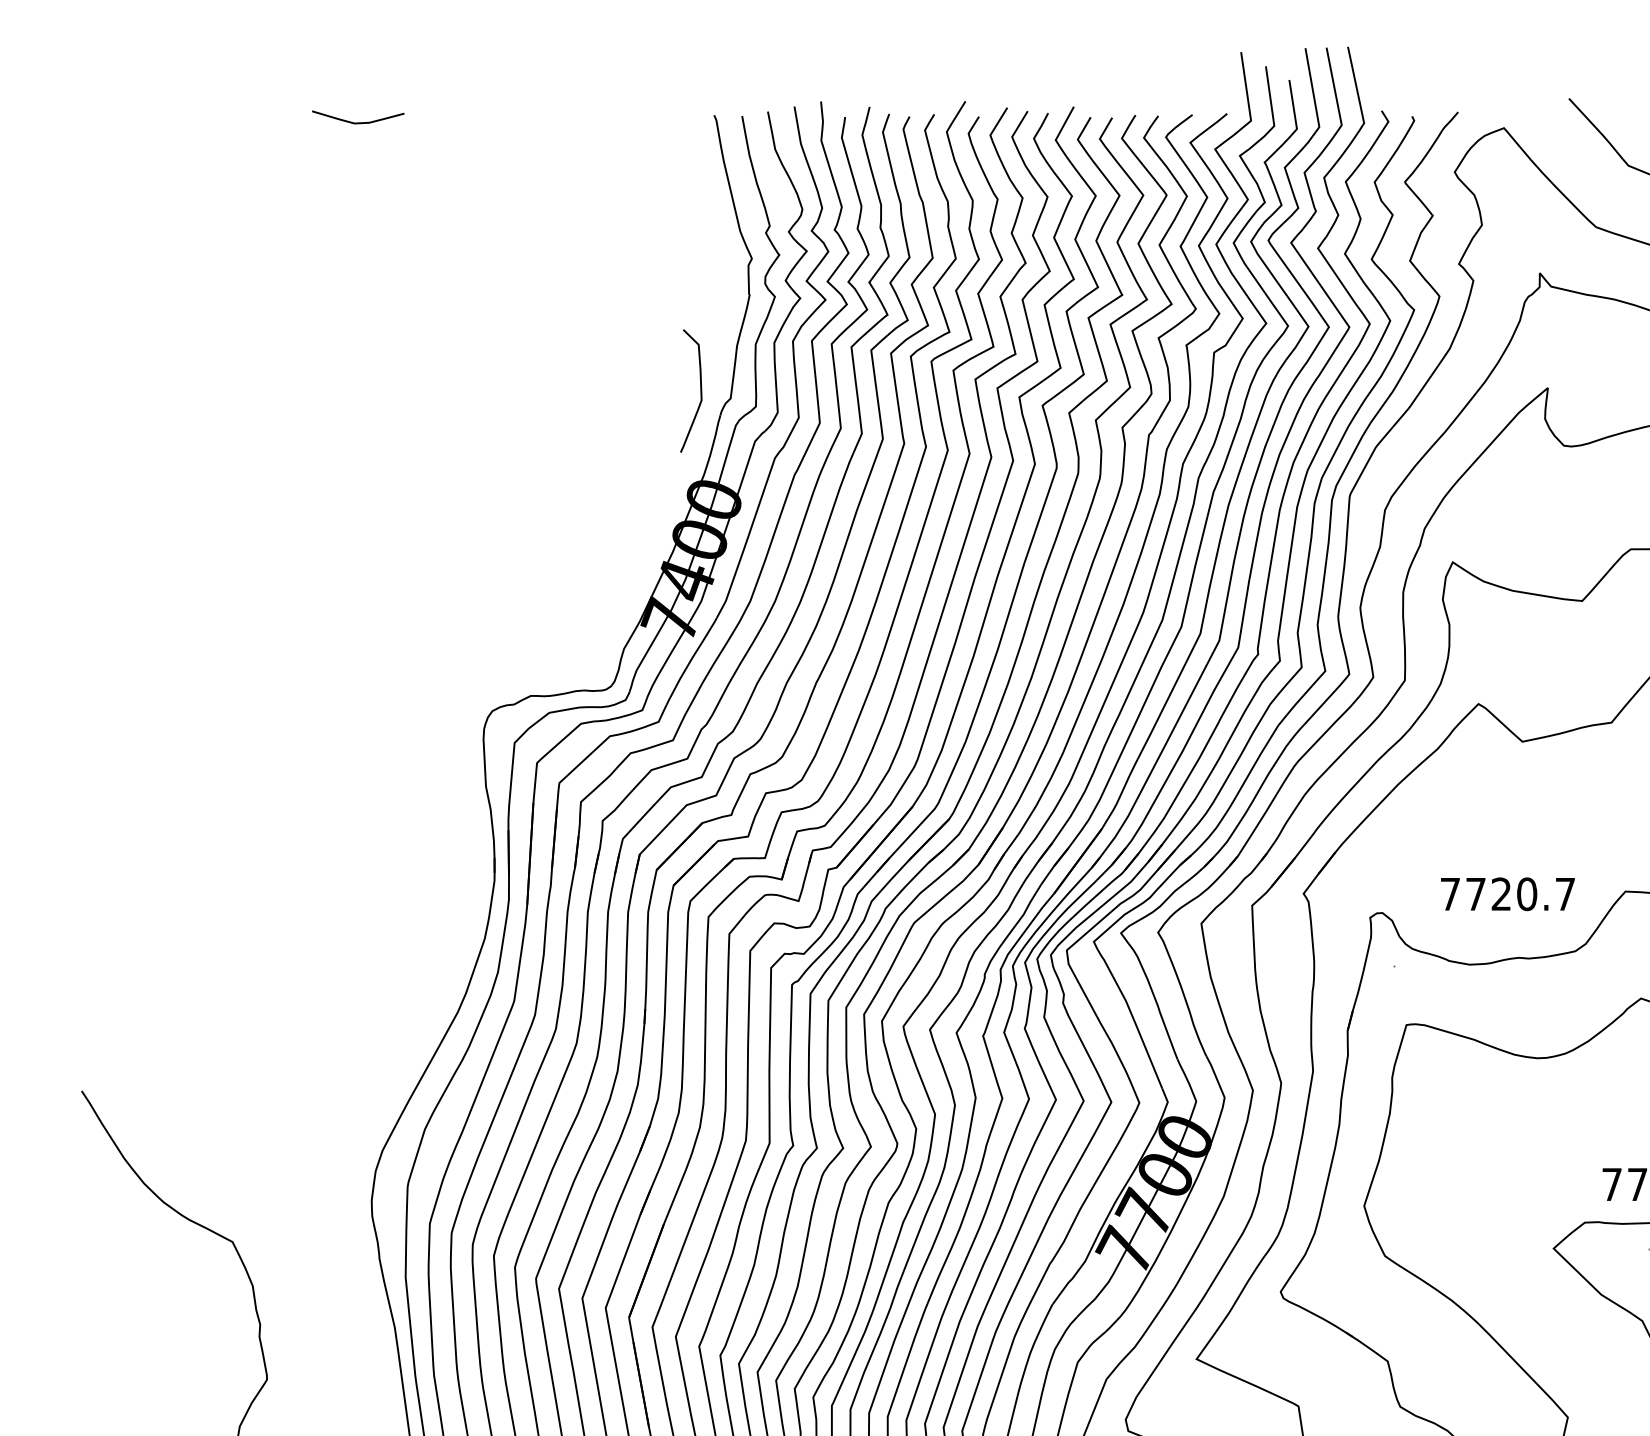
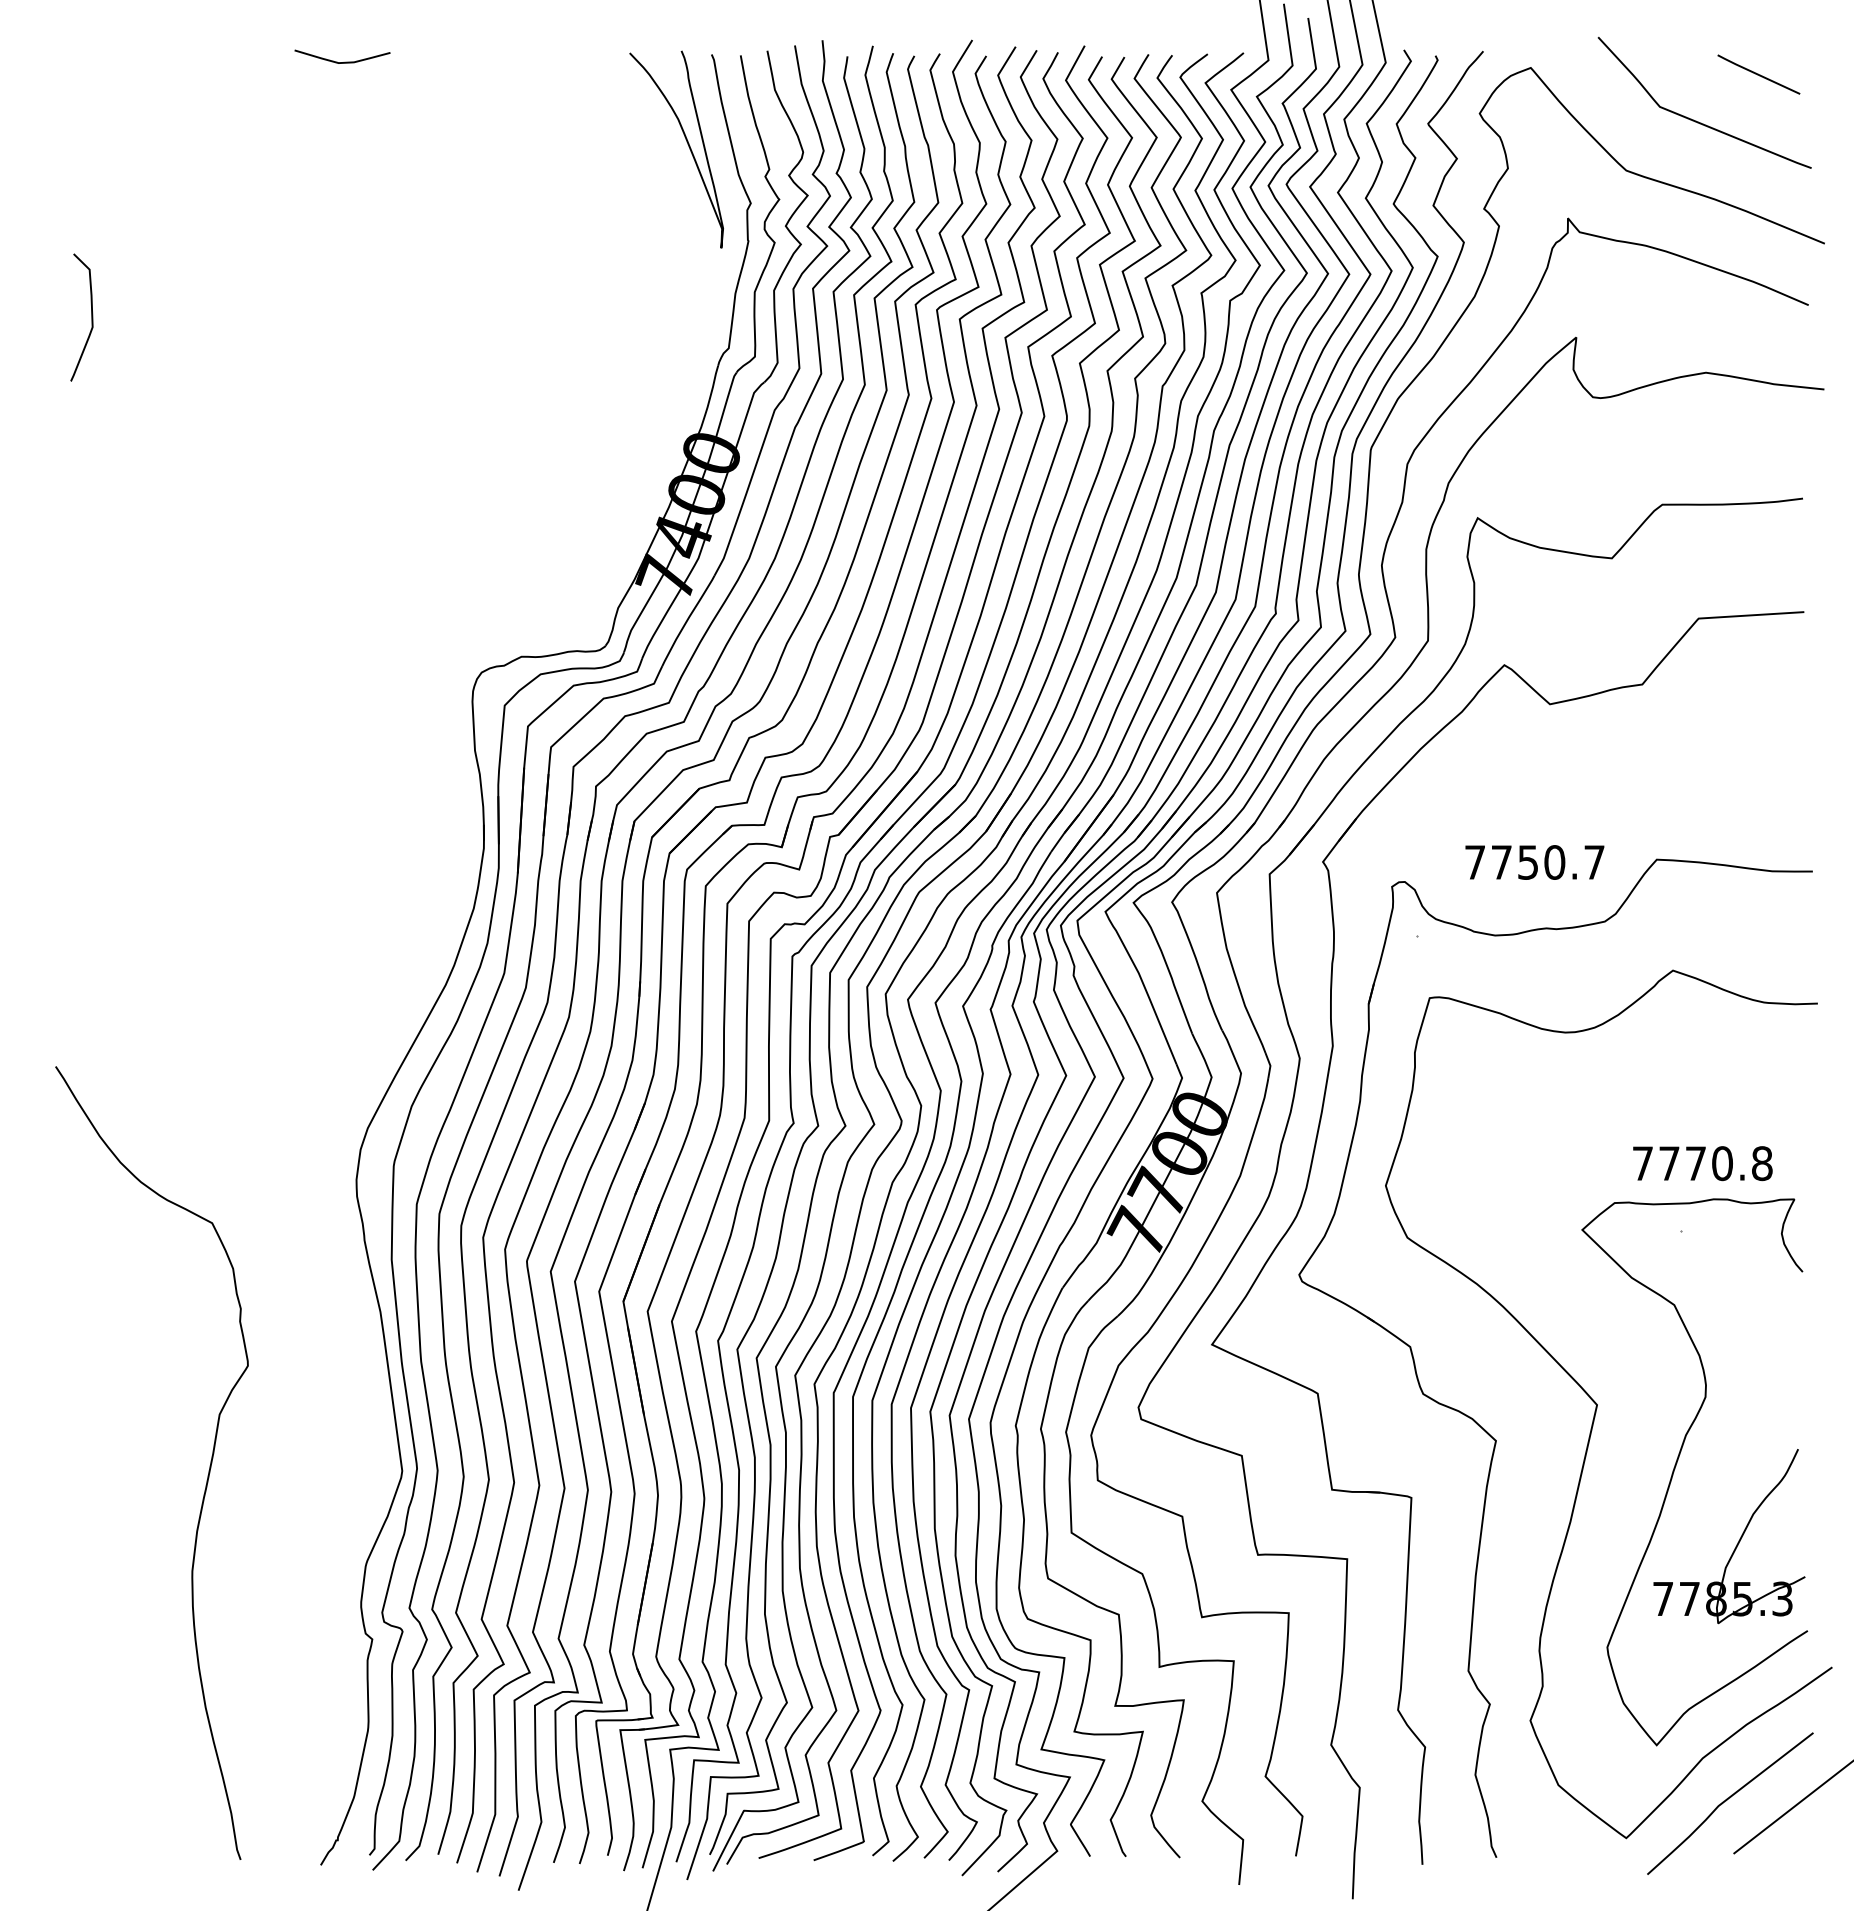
curve: (690, 201) -> (687, 144), added
curve: (700, 390) -> (91, 317), moved
text: (1500, 894) -> (1527, 862), 7720.7 -> 7750.7

